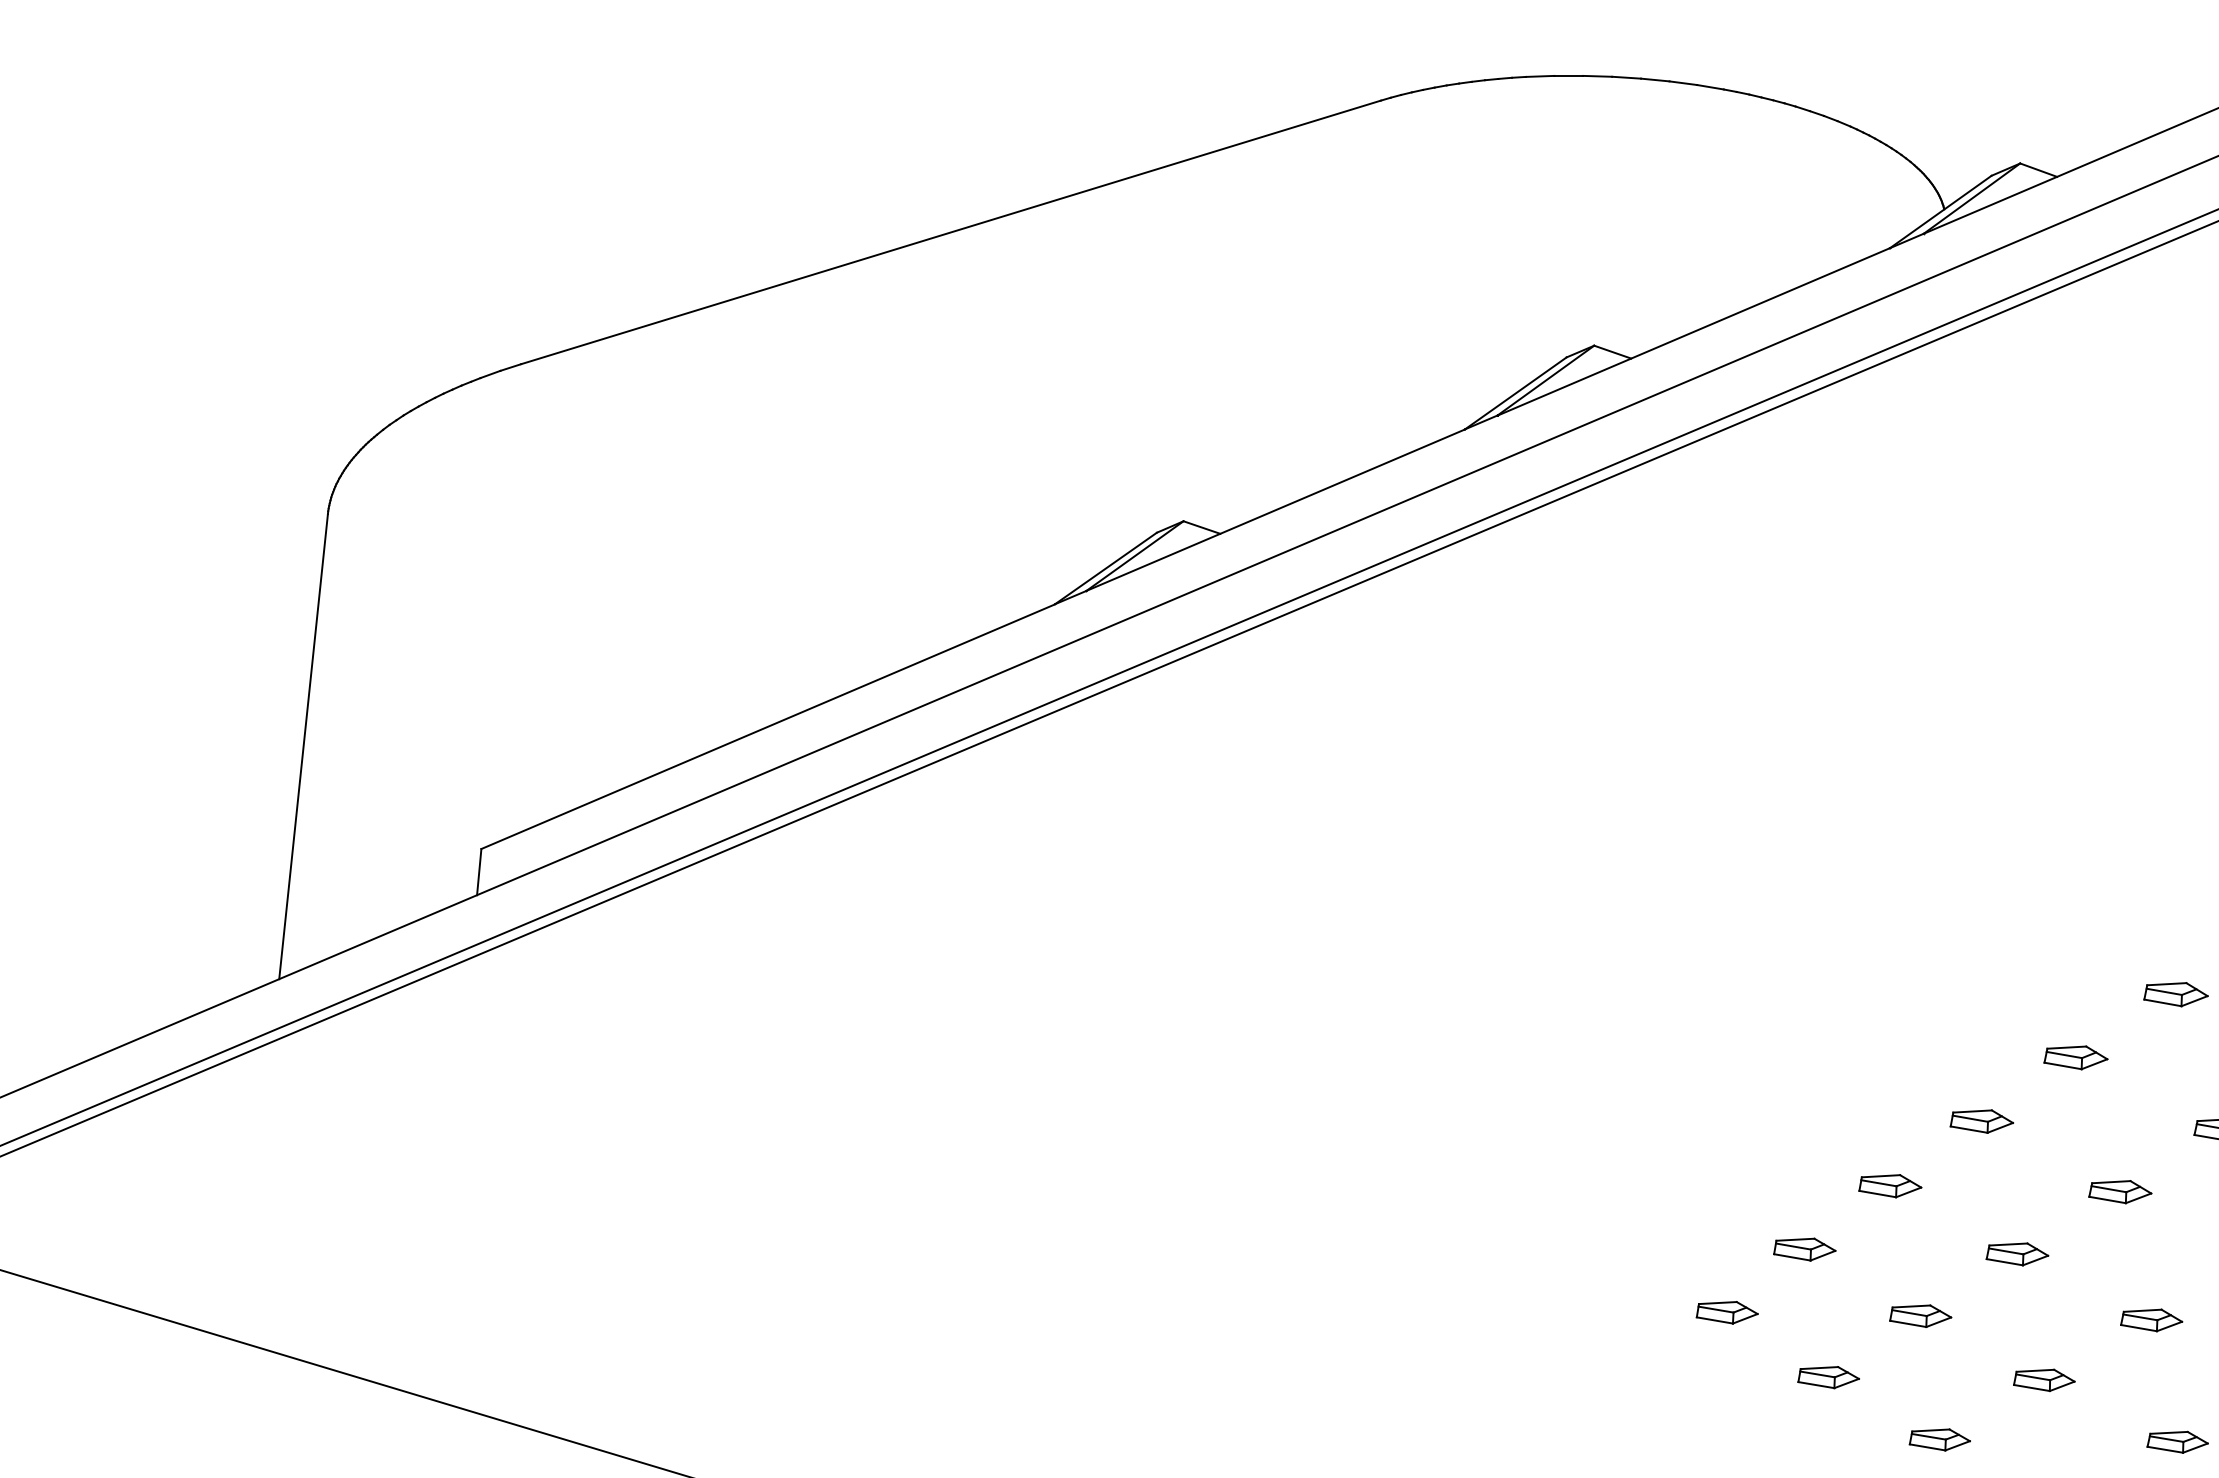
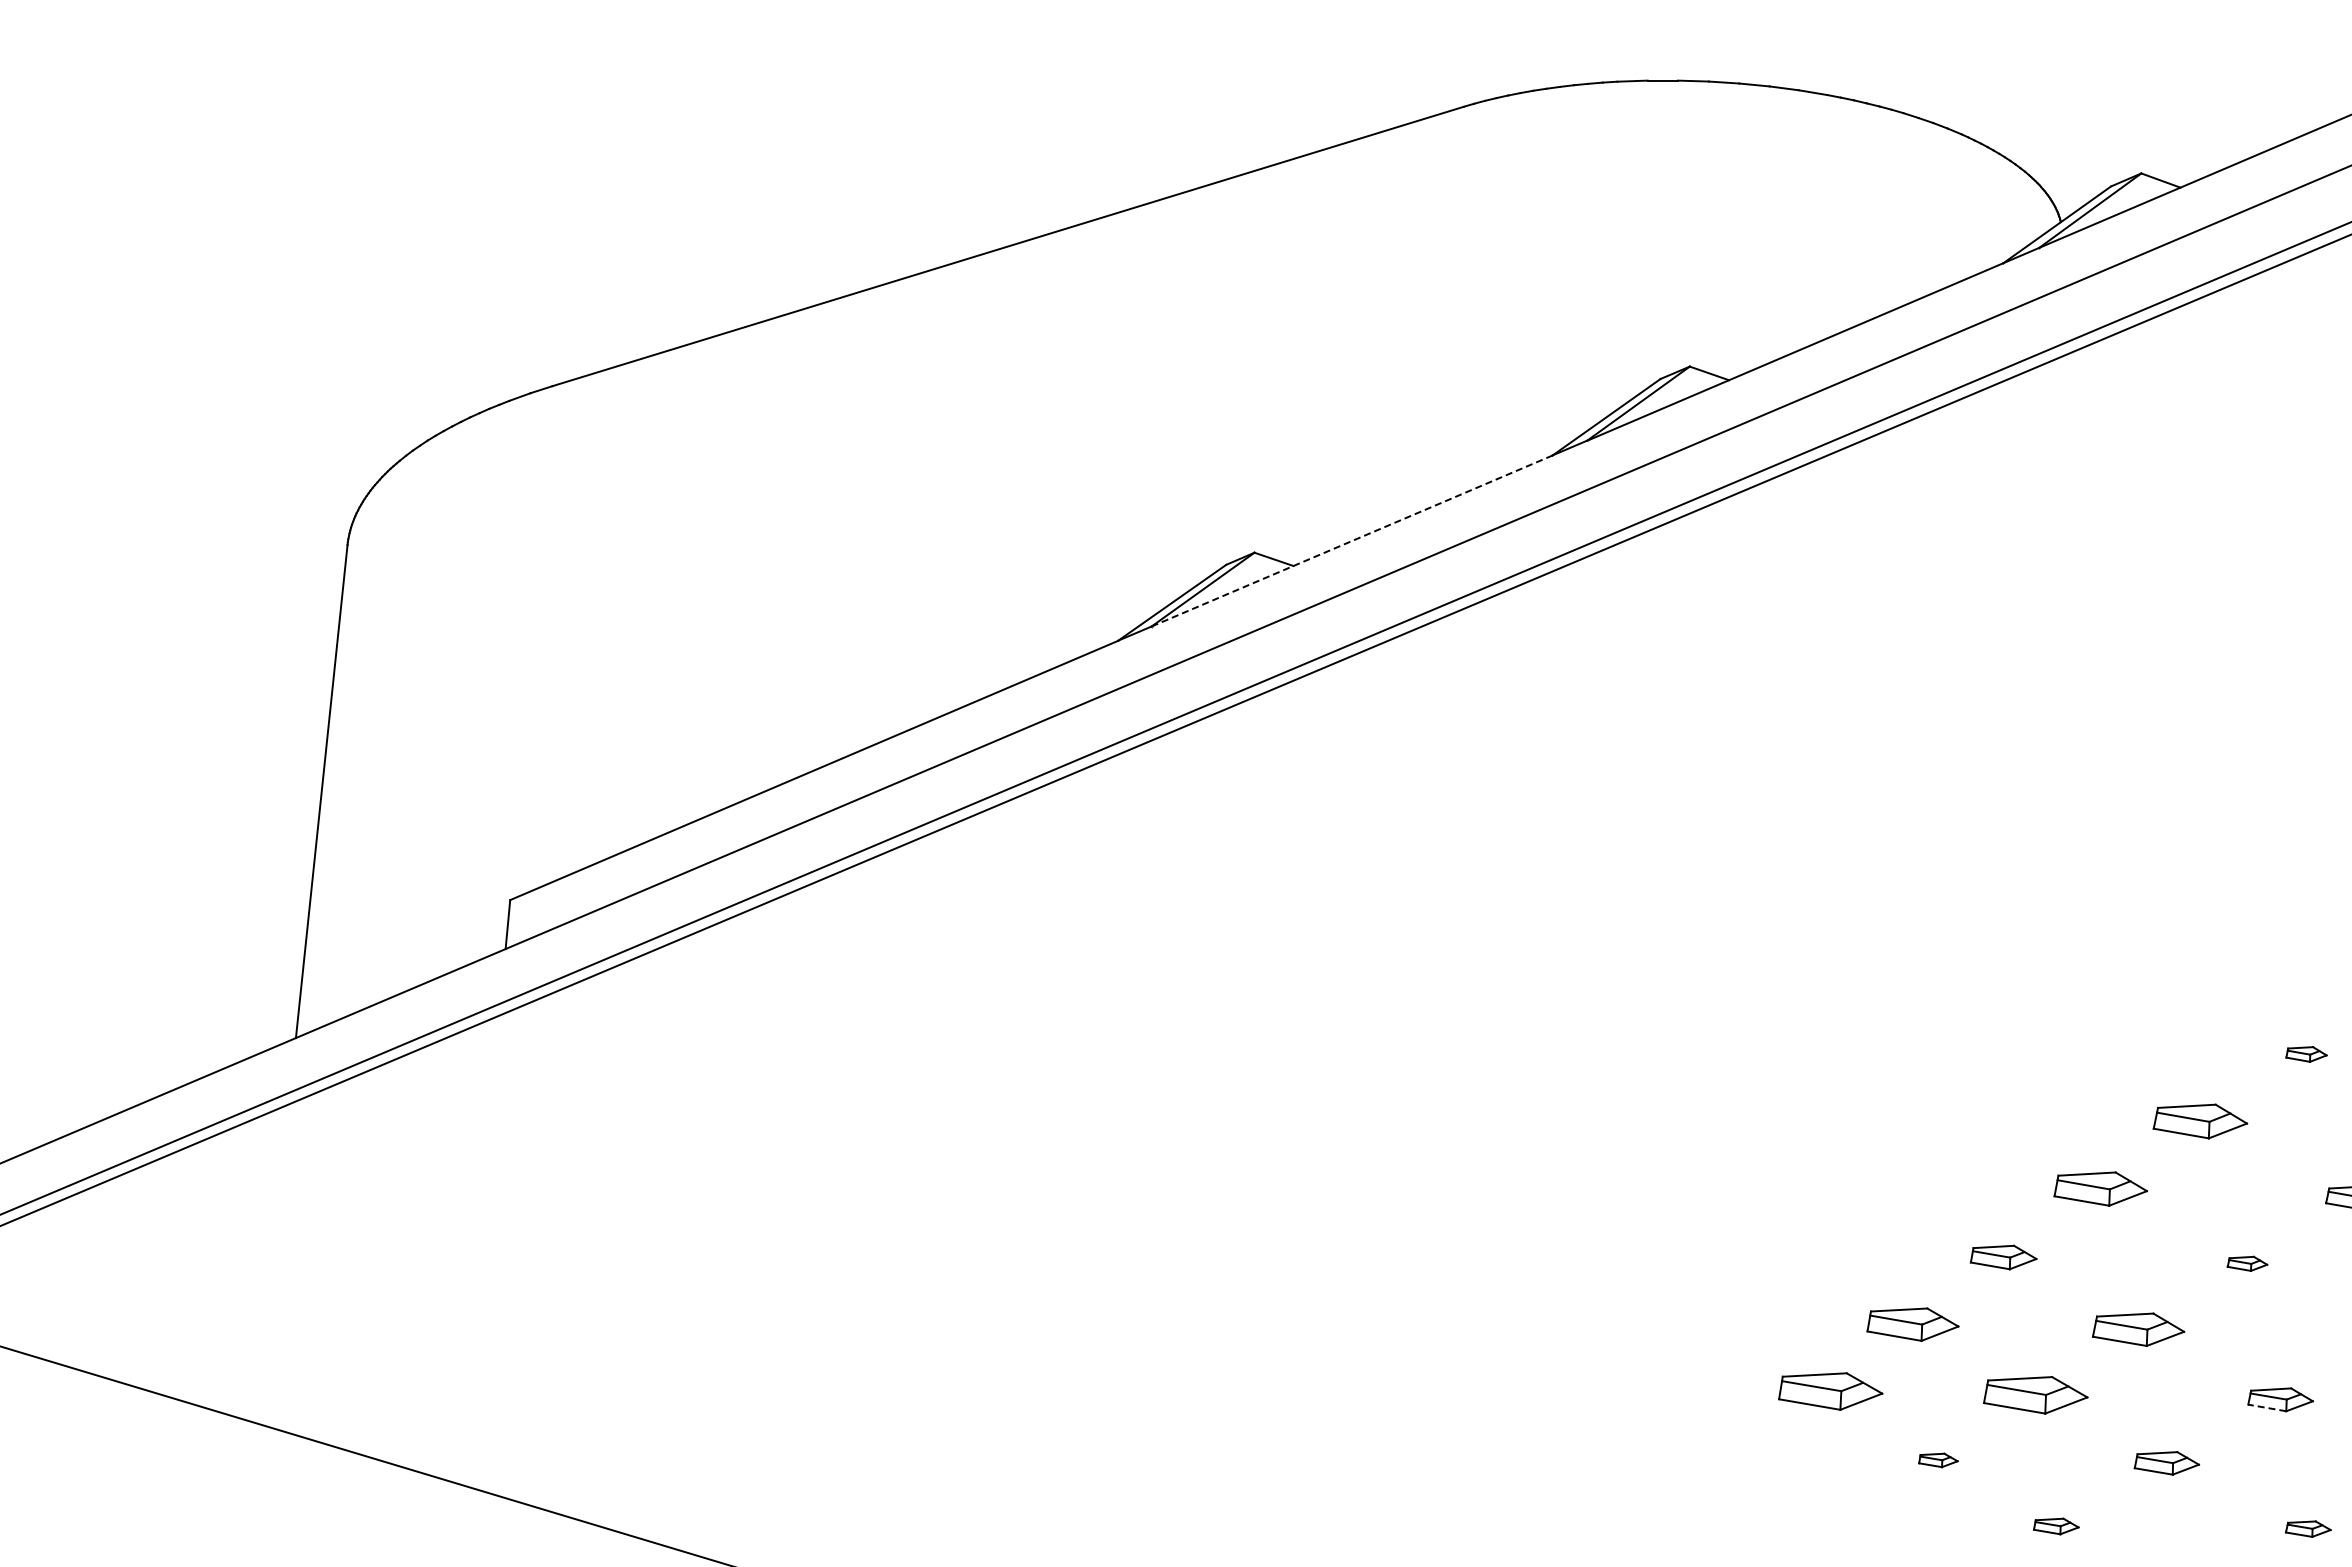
line: (1275, 510) -> (1351, 541), solid -> dashed
part: (2176, 994) -> (2306, 1054), size x0.6
part: (2076, 1057) -> (2200, 1121), size x1.4
part: (1981, 1121) -> (2100, 1188), size x1.4
part: (2120, 1191) -> (2247, 1263), size x0.6
part: (1804, 1249) -> (1912, 1324), size x1.4
part: (2016, 1254) -> (2137, 1329), size x1.4
part: (1726, 1312) -> (1830, 1391), size x1.6
part: (1920, 1316) -> (2035, 1395), size x1.6
line: (2138, 1327) -> (2266, 1407), solid -> dashed
part: (1828, 1377) -> (1938, 1460), size x0.6
part: (1940, 1439) -> (2056, 1526), size x0.7
part: (2177, 1442) -> (2308, 1529), size x0.7

